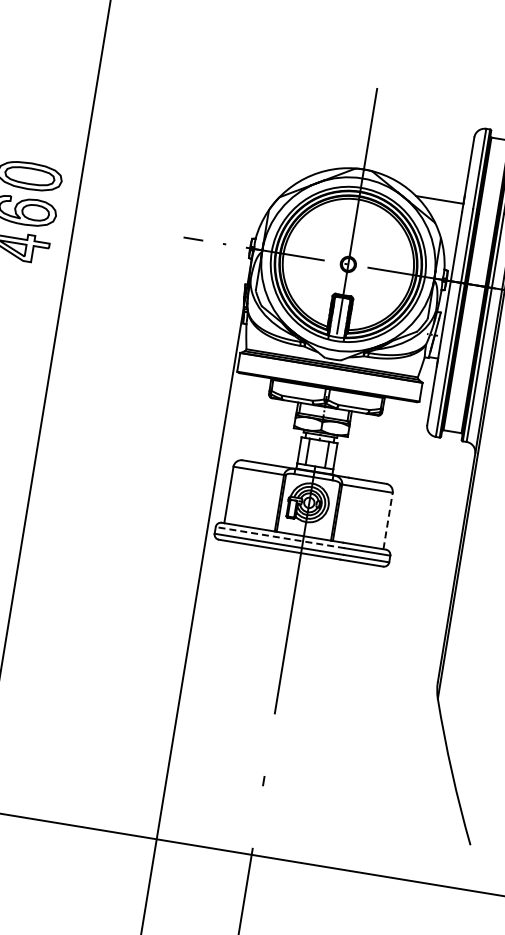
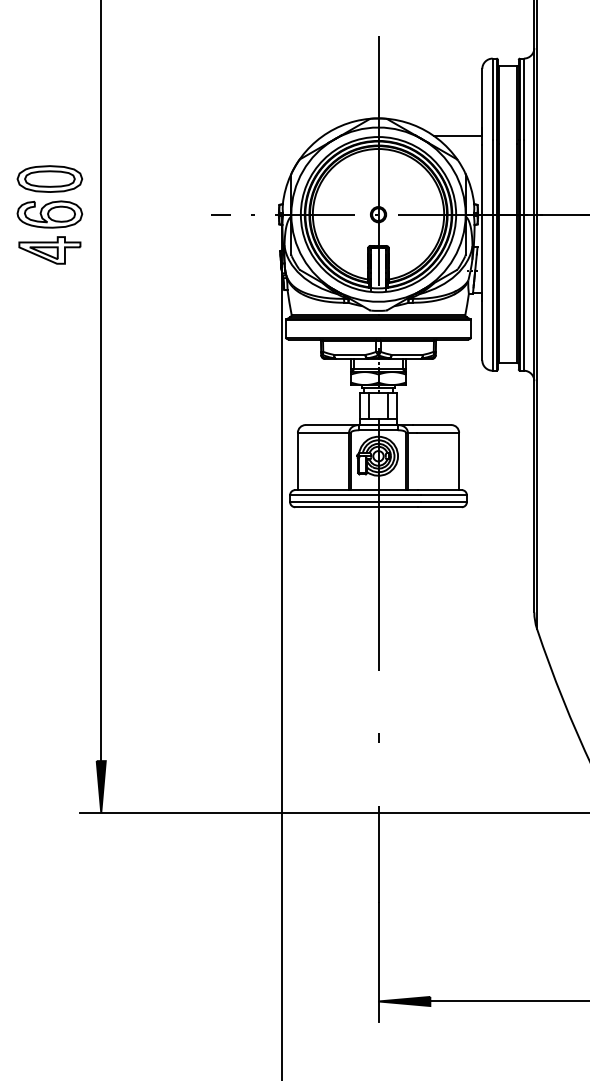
line: (388, 521) -> (459, 461), dashed -> solid
line: (279, 537) -> (354, 495), dashed -> solid

